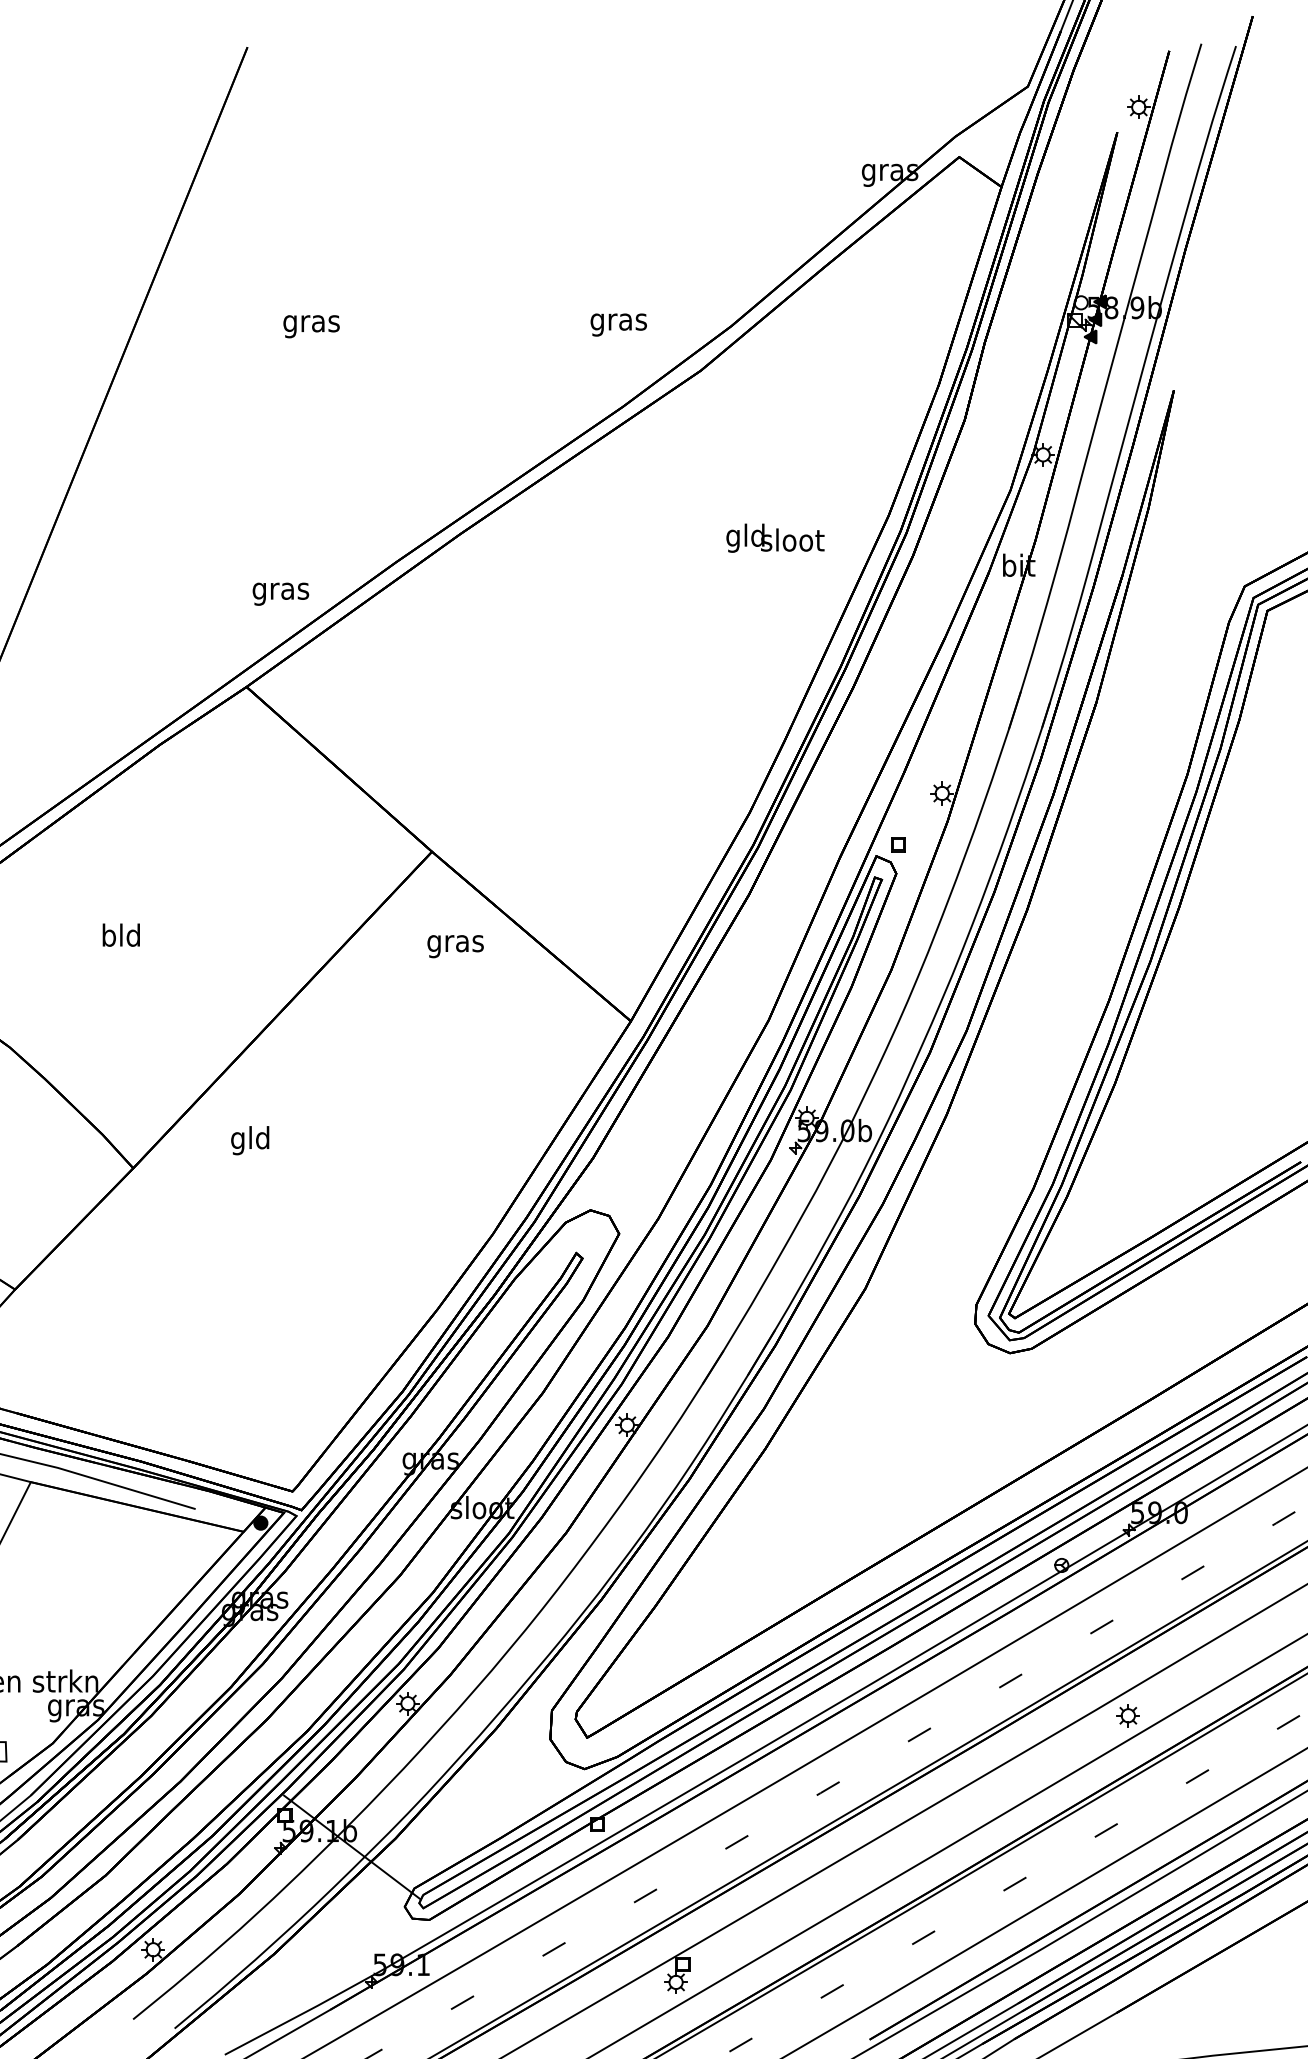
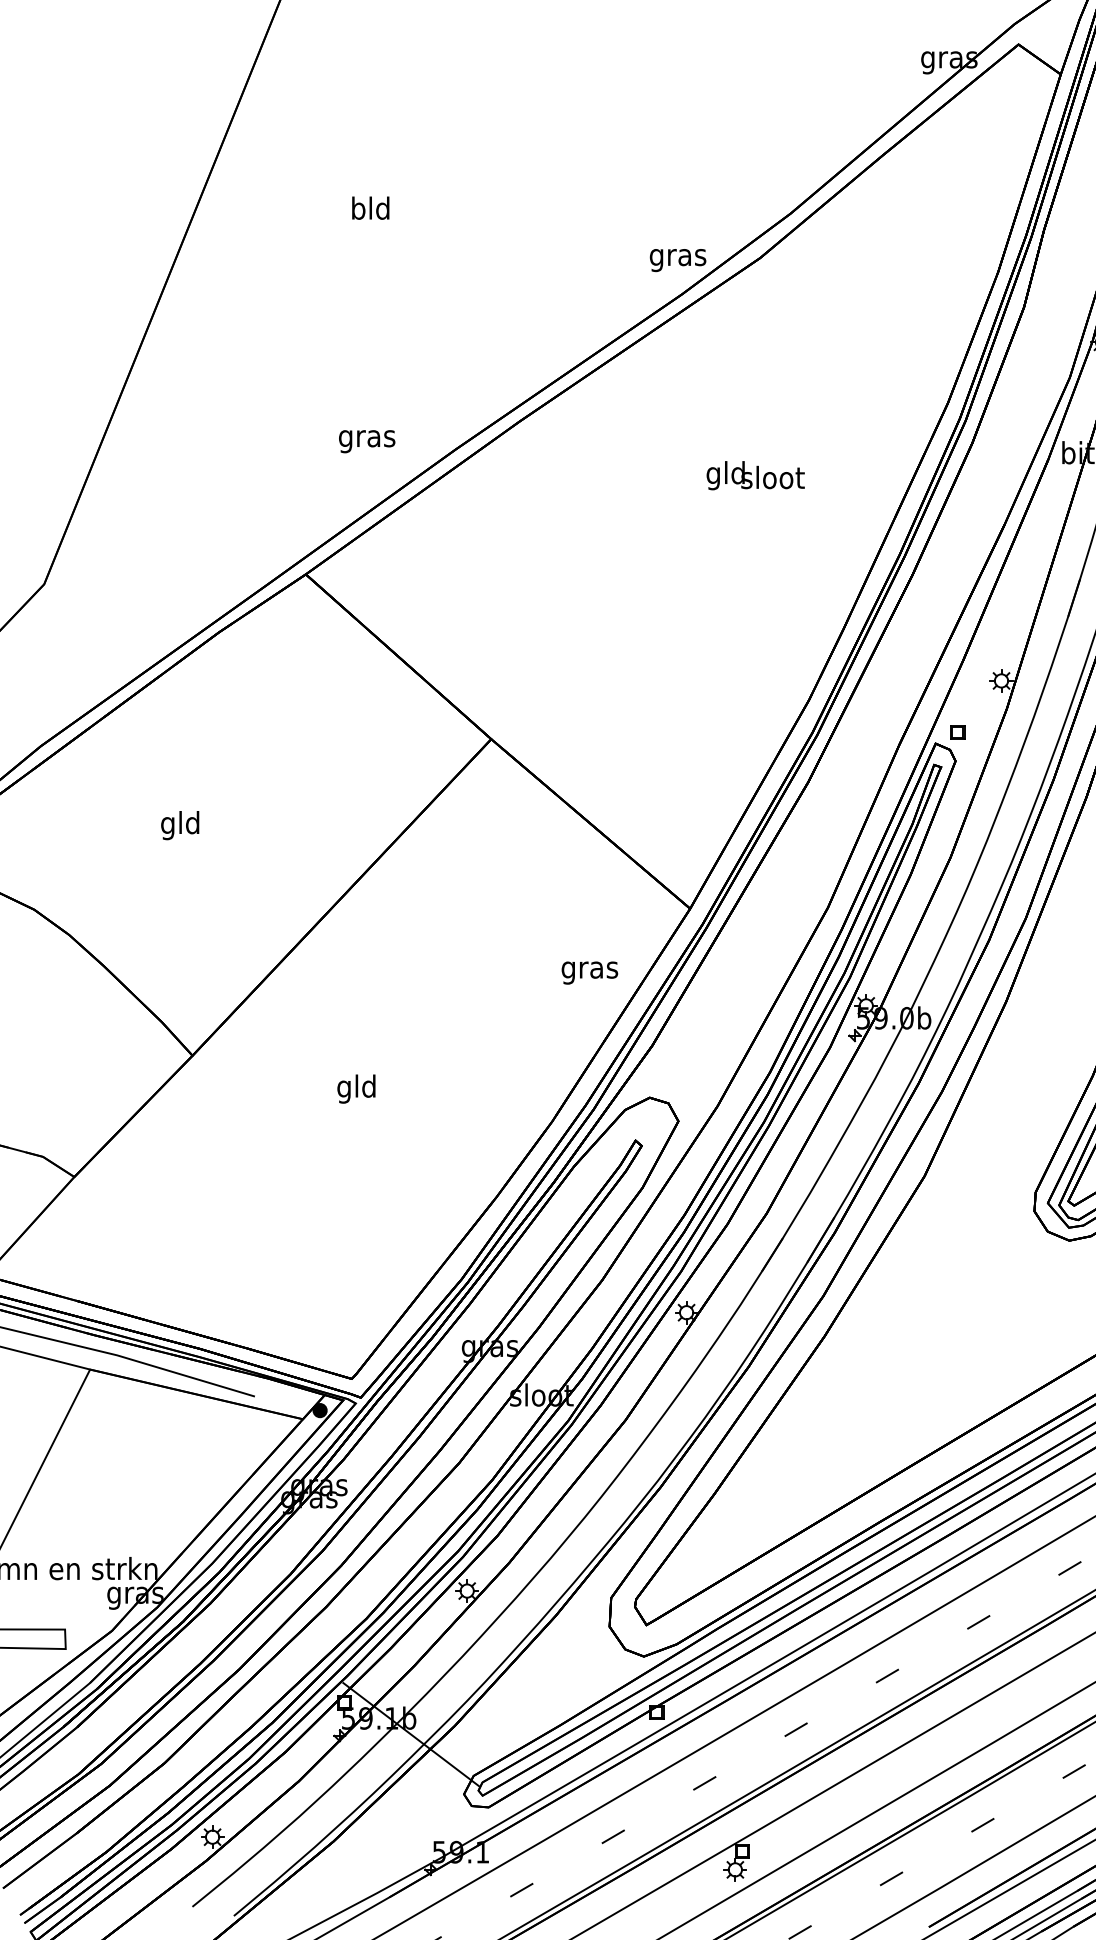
text: (311, 323) -> (370, 210), gras -> bld
text: (618, 324) -> (677, 259), moved
text: (775, 537) -> (755, 474), moved
text: (280, 593) -> (366, 440), moved
text: (108, 937) -> (167, 824), bld -> gld
text: (455, 946) -> (589, 972), moved
text: (250, 1140) -> (356, 1088), moved

